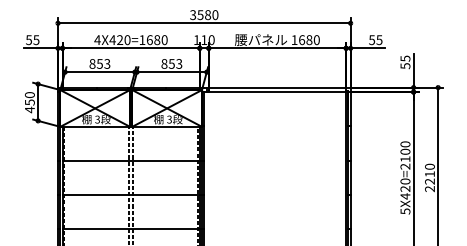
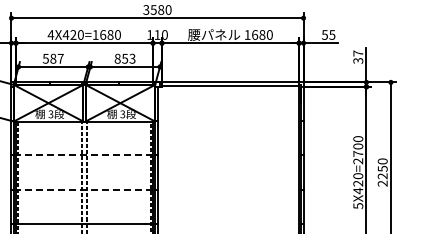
text: (405, 61) -> (358, 56), 55 -> 37
text: (99, 63) -> (52, 58), 853 -> 587
text: (405, 159) -> (358, 154), 5X420=2100 -> 5X420=2700
line: (131, 160) -> (84, 155), solid -> dashed
text: (429, 174) -> (382, 169), 2210 -> 2250
line: (131, 195) -> (84, 190), solid -> dashed

